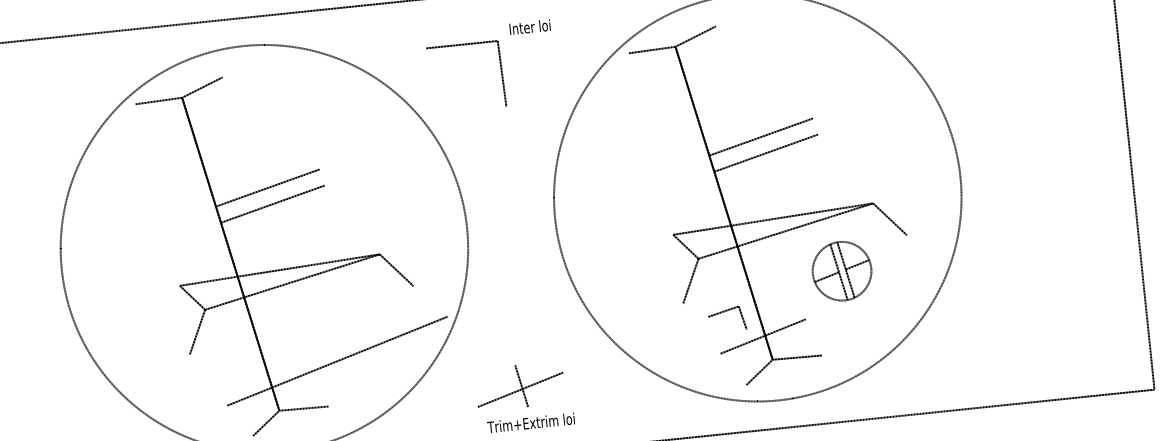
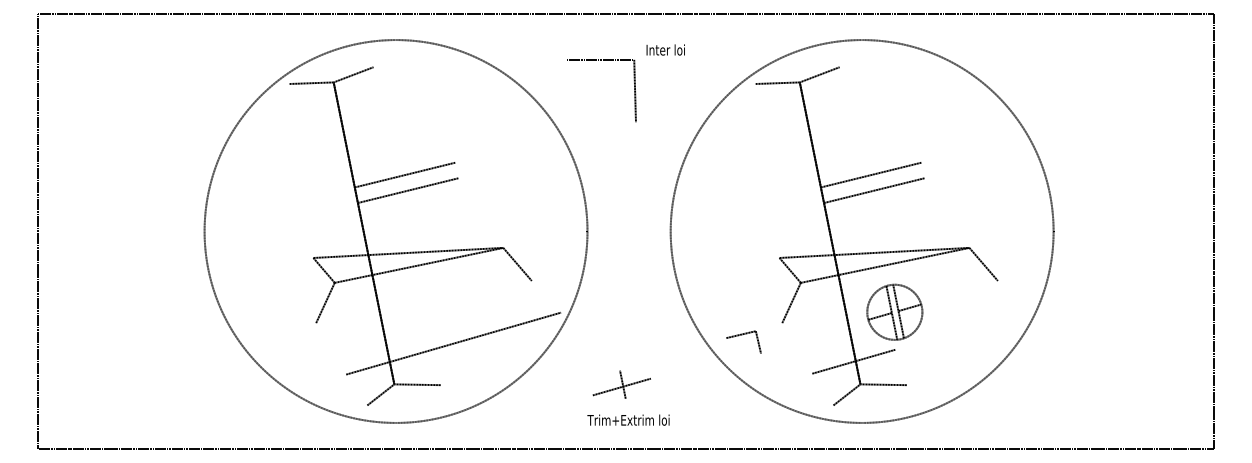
part: (841, 270) -> (894, 311), moved
part: (725, 312) -> (742, 335), moved
part: (519, 386) -> (621, 384), size x0.7

